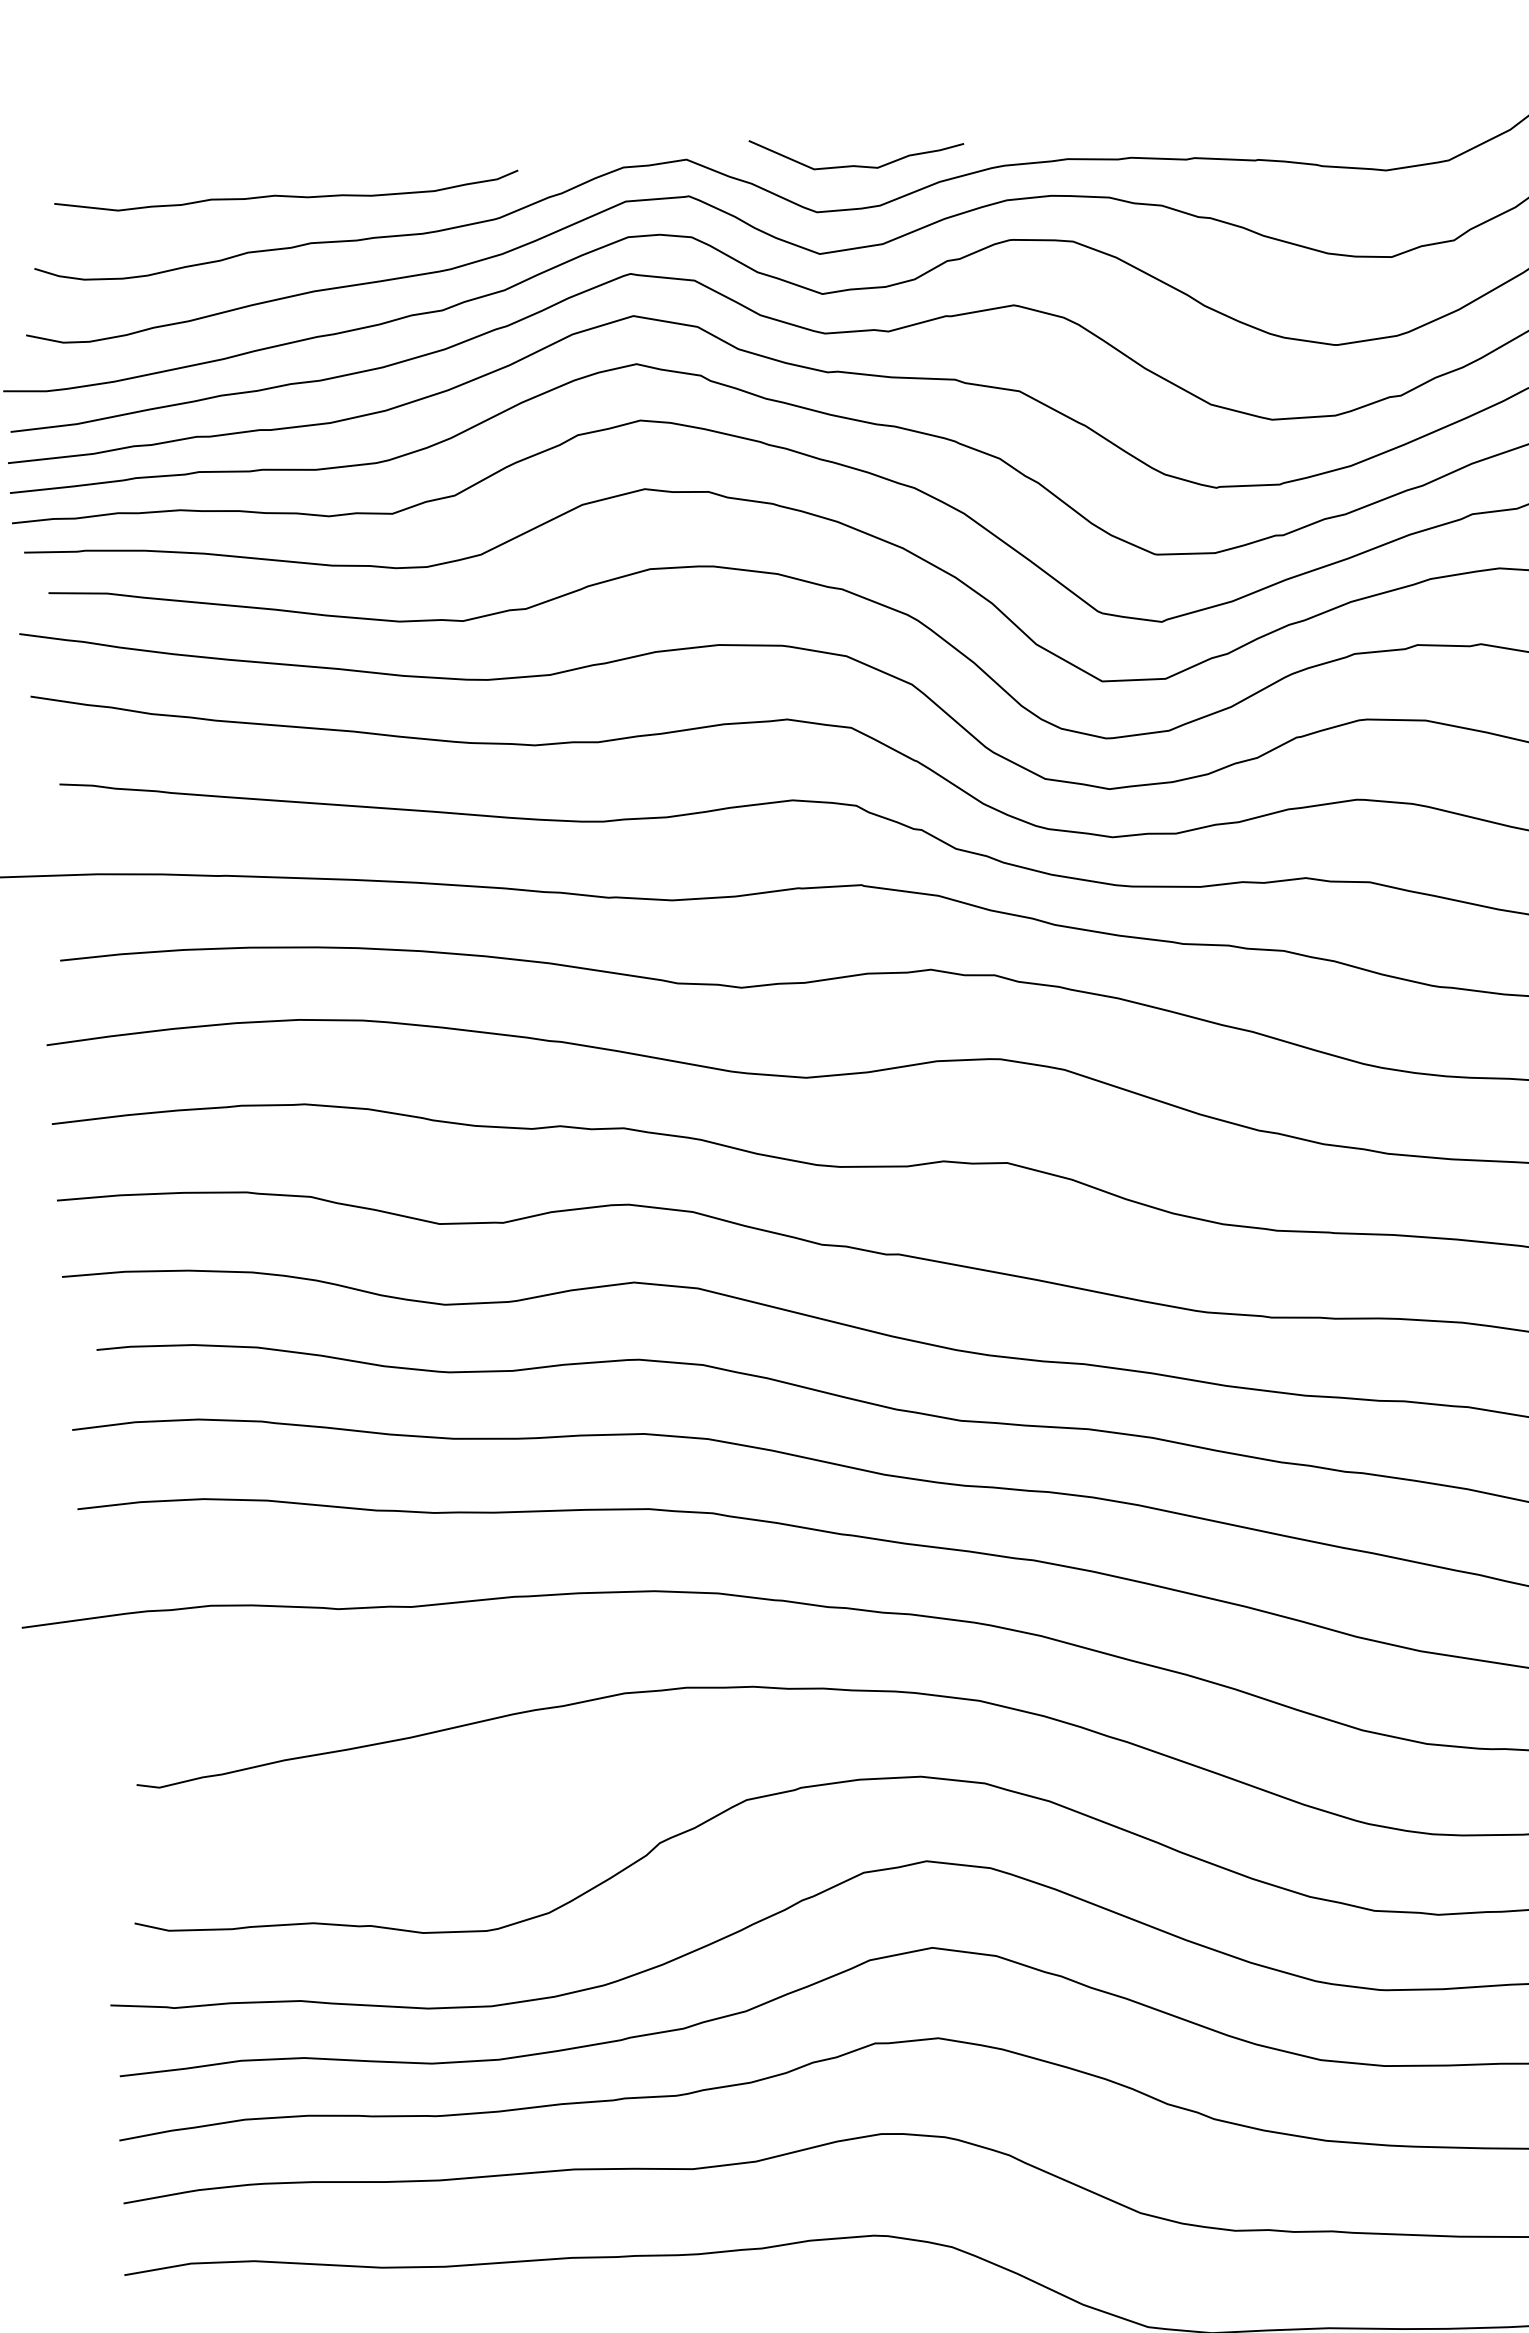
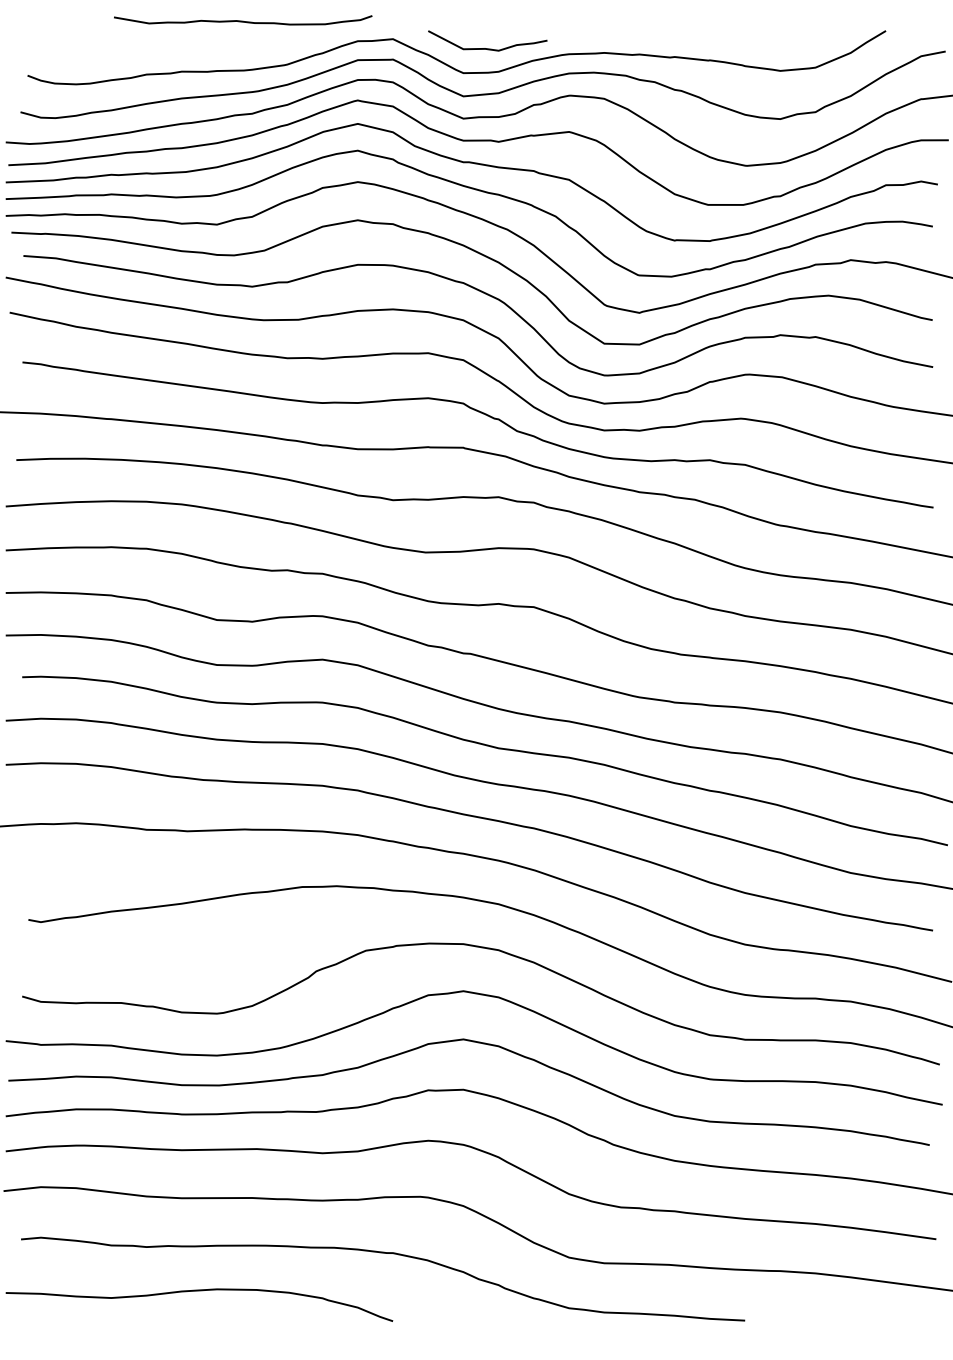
curve: (287, 193) -> (243, 20), moved

